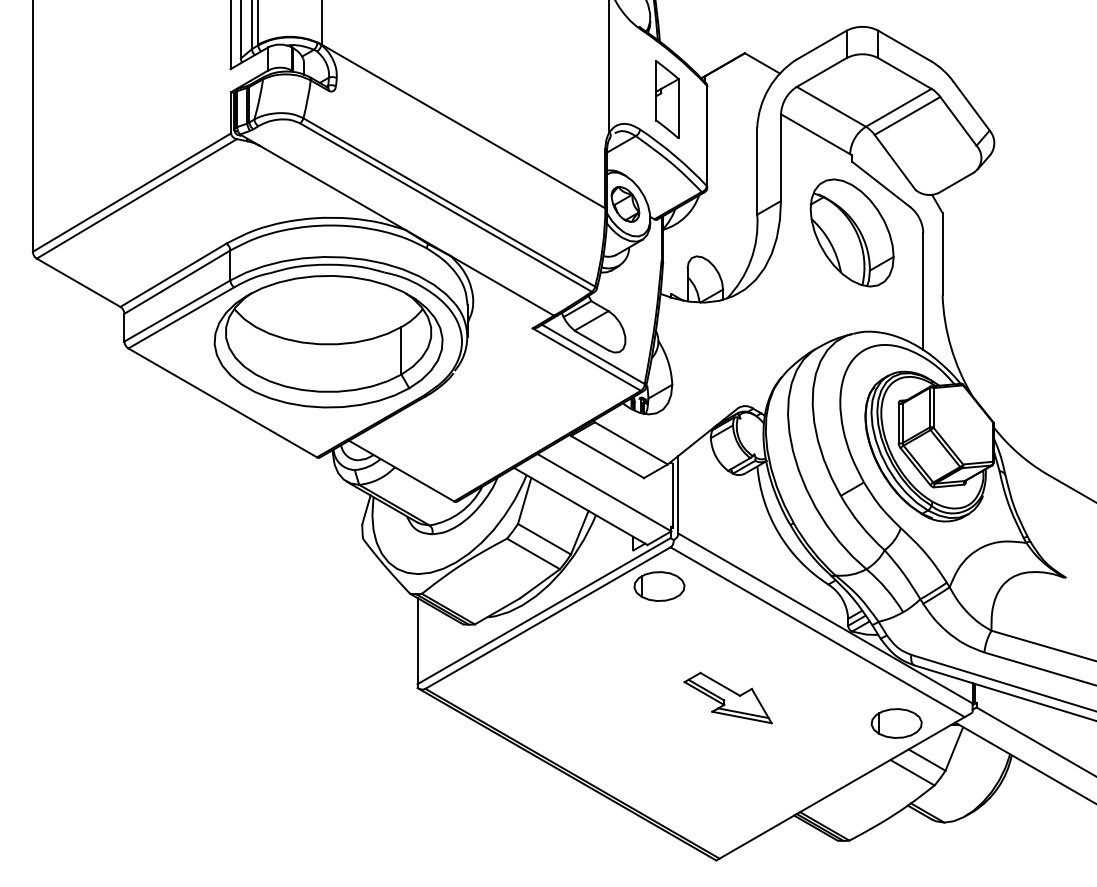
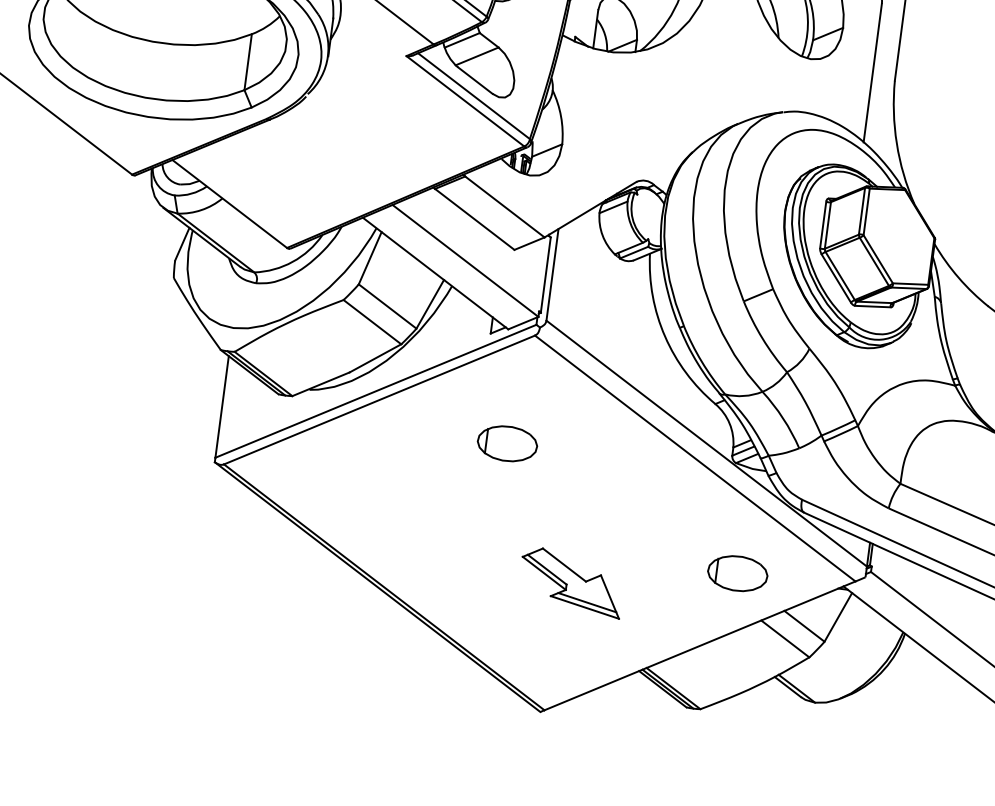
part: (659, 586) -> (507, 443), moved
part: (727, 697) -> (570, 581), moved
part: (896, 723) -> (737, 573), moved

